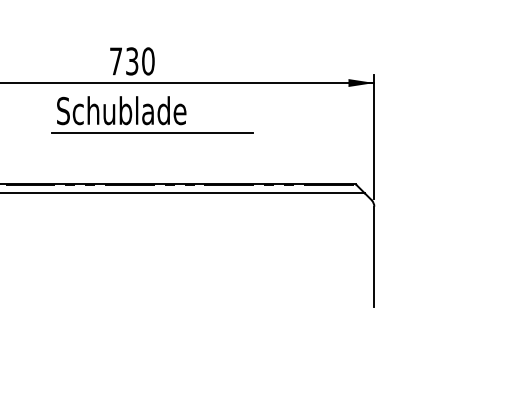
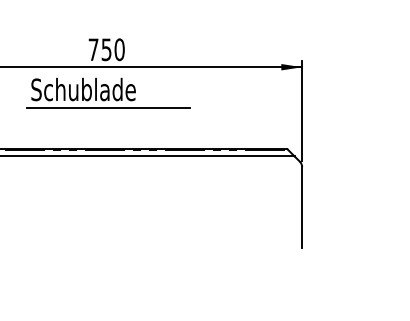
text: (132, 60) -> (106, 49), 730 -> 750
part: (152, 114) -> (108, 92), moved

